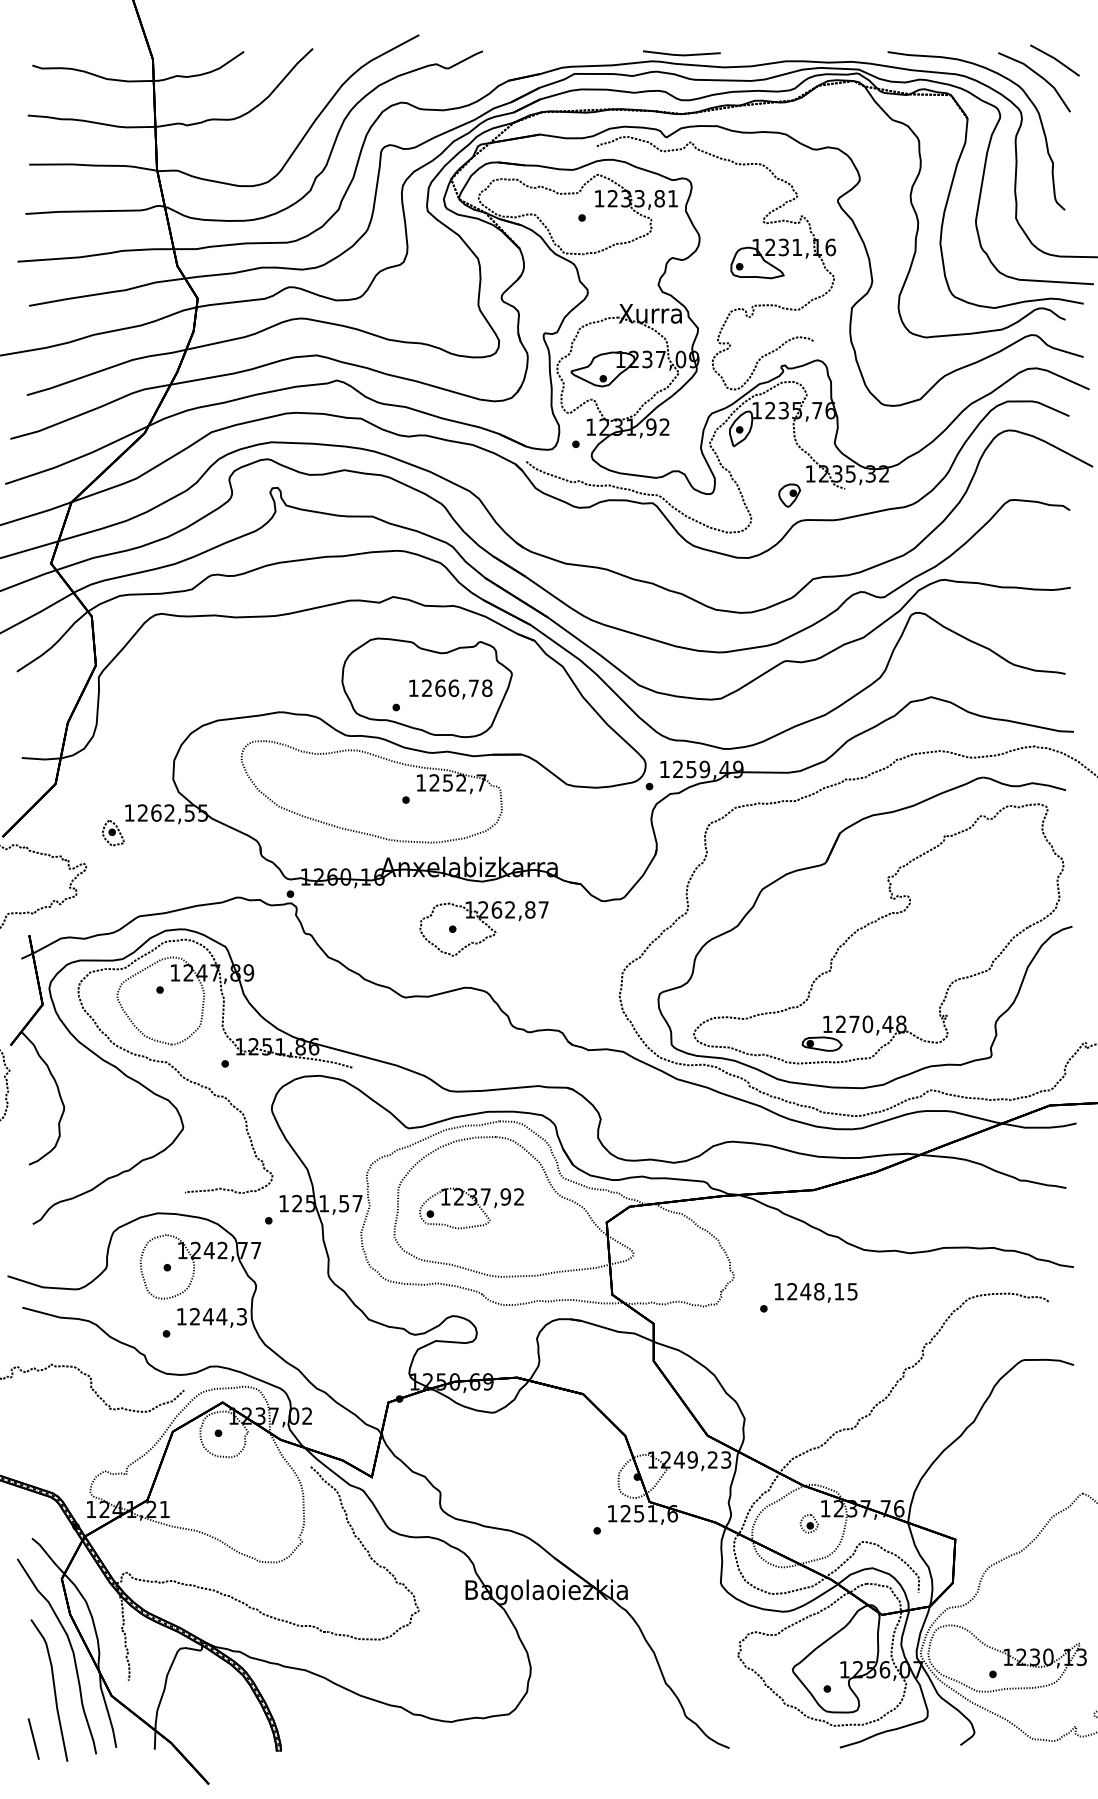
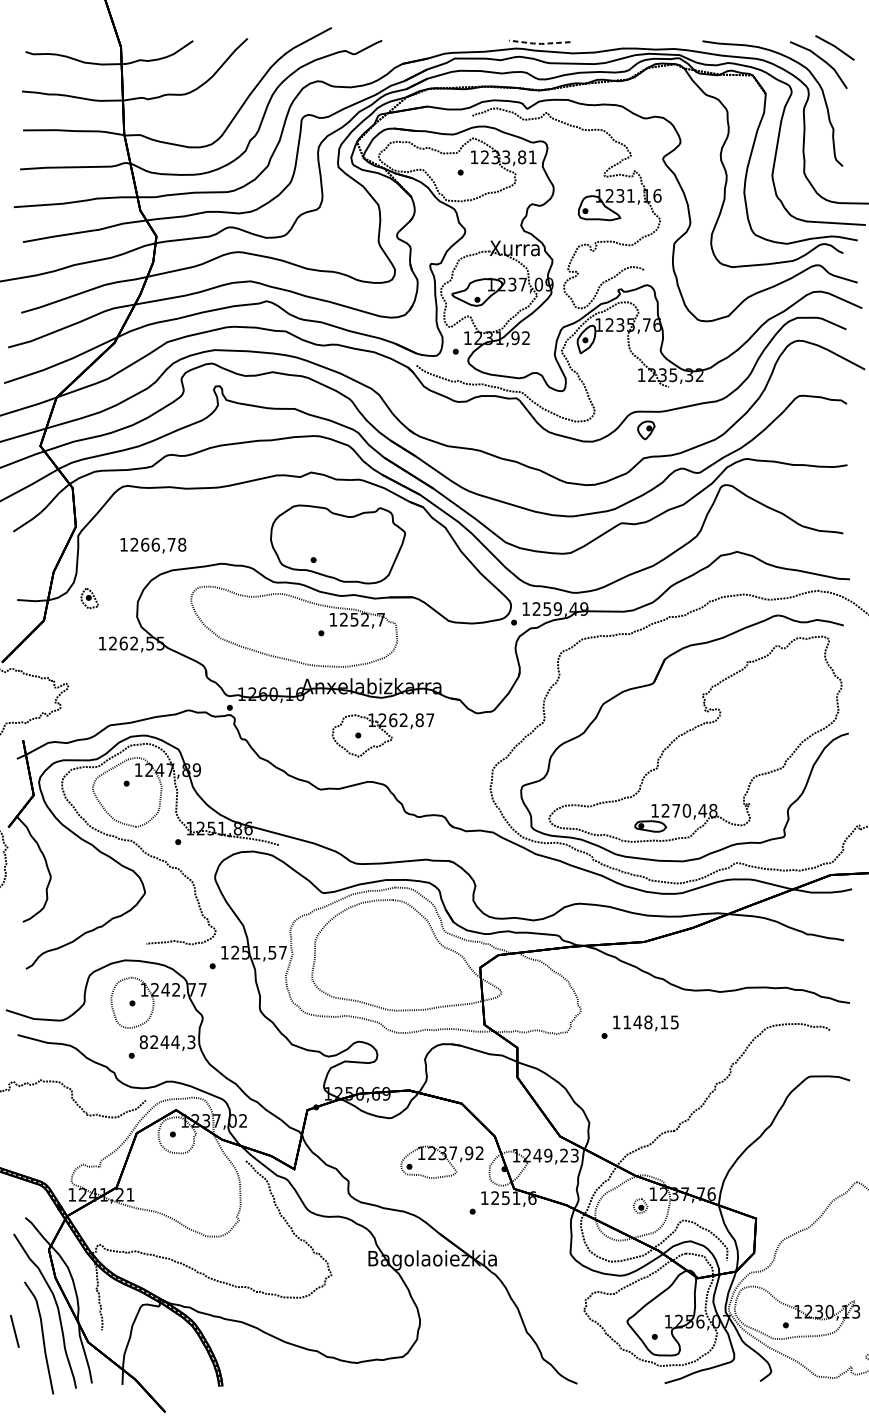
line: (681, 55) -> (539, 43), solid -> dashed
part: (789, 495) -> (646, 430), moved
text: (450, 689) -> (153, 545), moved
part: (113, 833) -> (89, 598), moved
part: (471, 1208) -> (442, 1162), moved
text: (792, 1291) -> (627, 1022), 1248,15 -> 1148,15
text: (181, 1316) -> (143, 1042), 1244,3 -> 8244,3
line: (33, 1738) -> (14, 1330), moved

